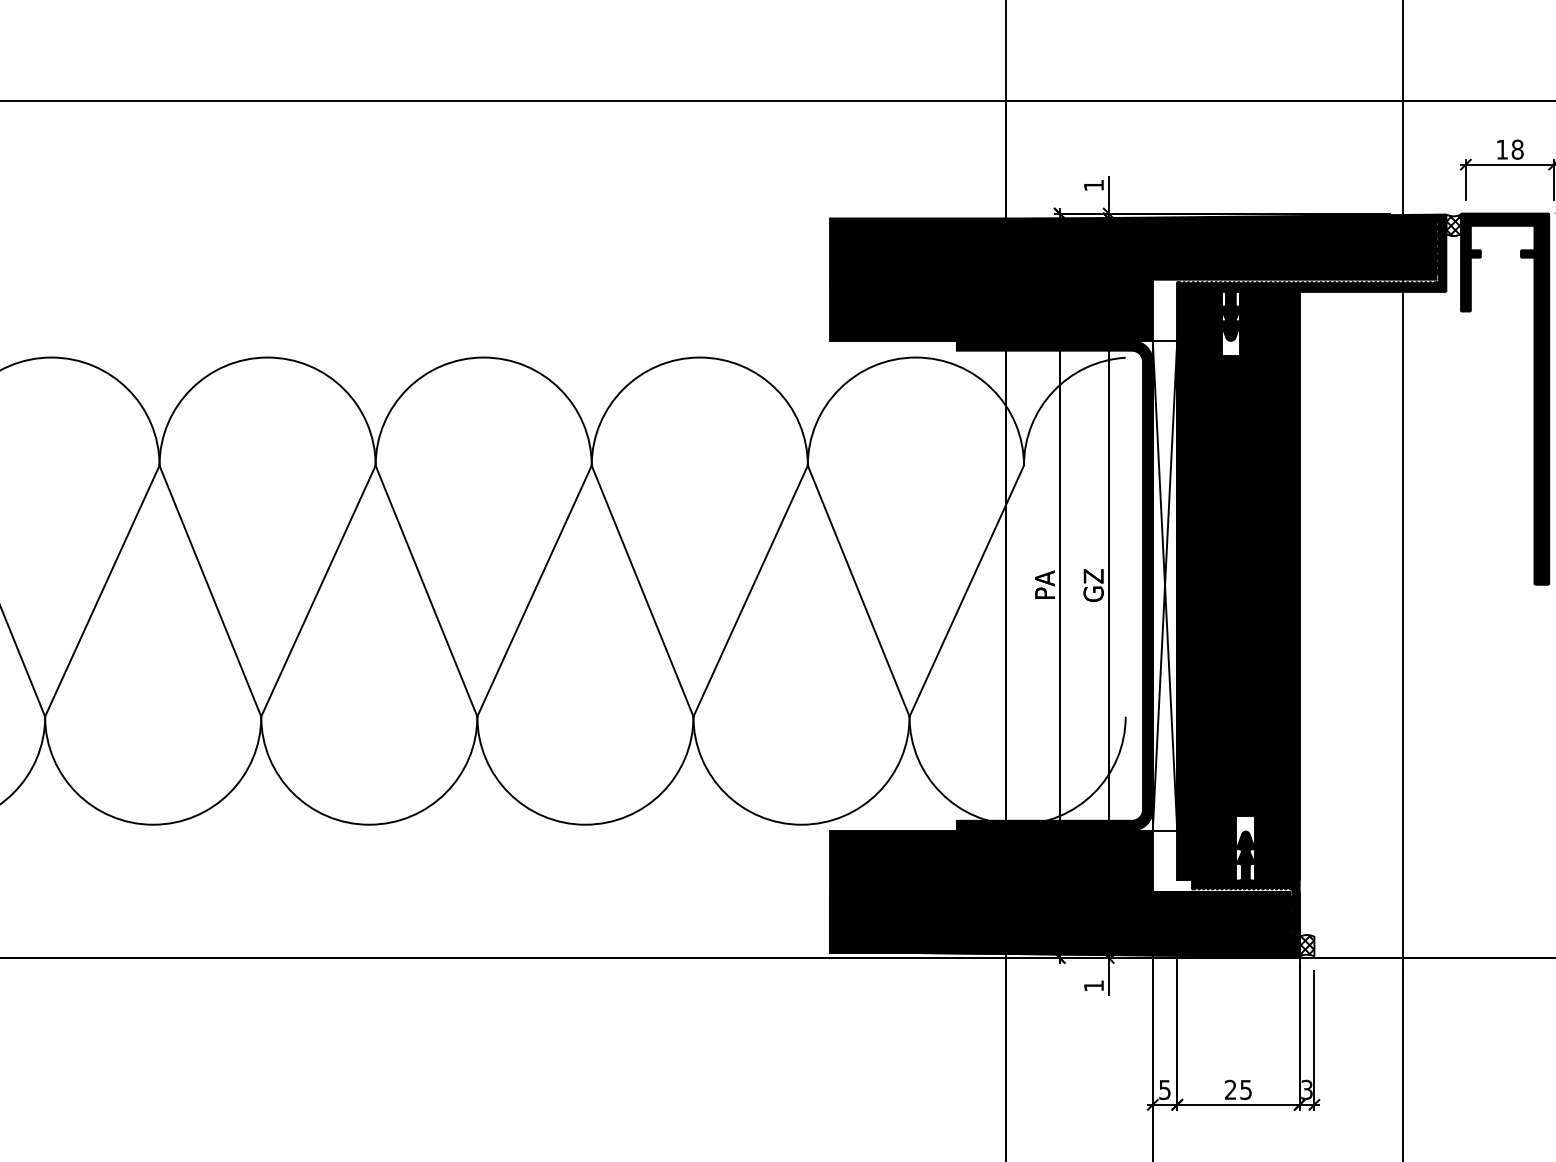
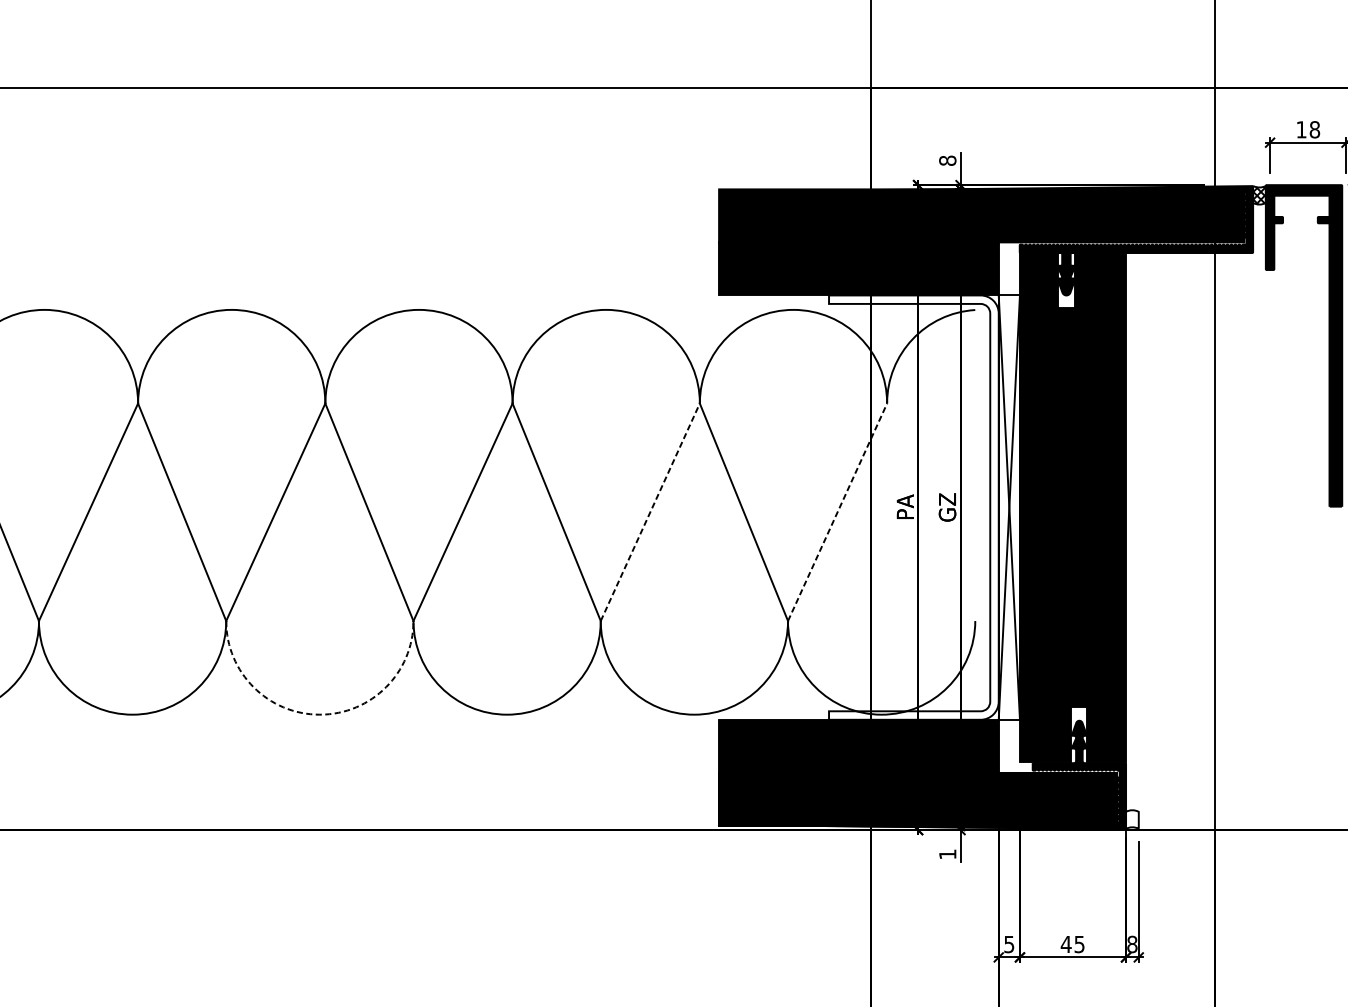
text: (1093, 185) -> (947, 160), 1 -> 8
fill: (1054, 585) -> (913, 507), removed
line: (750, 591) -> (650, 512), solid -> dashed
line: (966, 591) -> (837, 512), solid -> dashed
arc: (369, 824) -> (320, 714), solid -> dashed
hatch: (1306, 945) -> (1131, 819), removed
text: (1230, 1089) -> (1066, 944), 25 -> 45
text: (1306, 1089) -> (1131, 944), 3 -> 8

